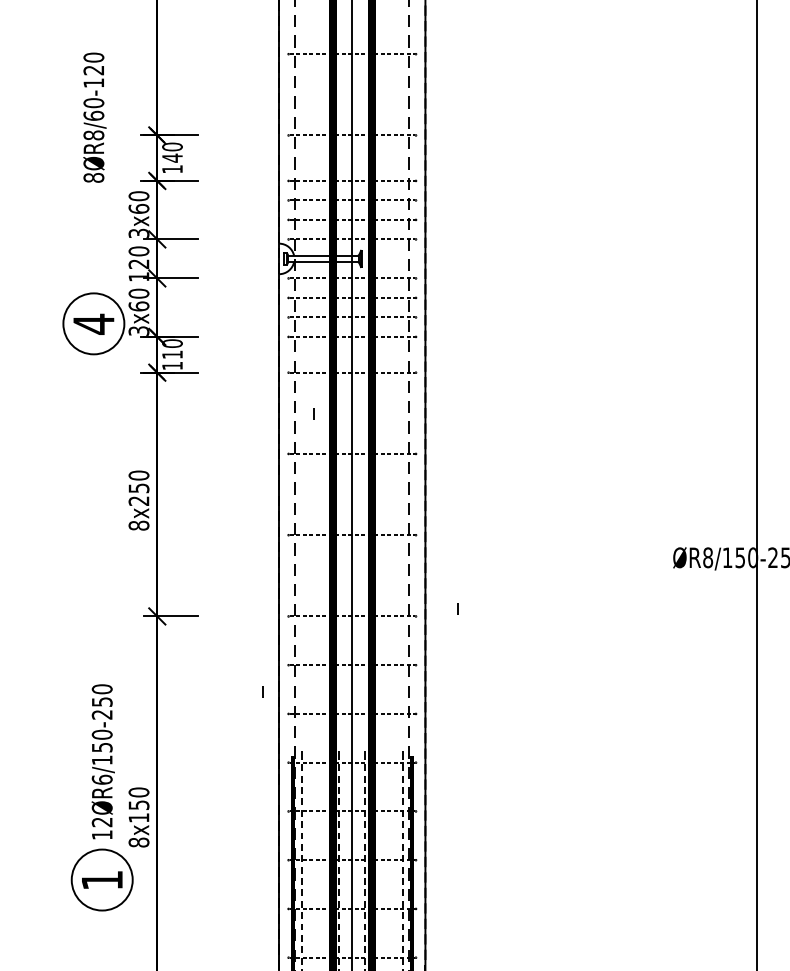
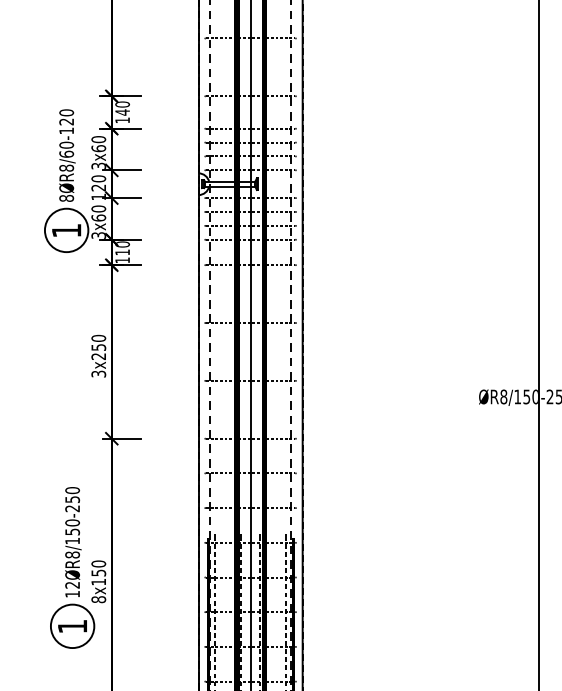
text: (94, 117) -> (67, 155), moved
text: (93, 323) -> (66, 230), 4 -> 1
line: (313, 413) -> (222, 294), removed
text: (138, 525) -> (98, 373), 8x250 -> 3x250
line: (457, 608) -> (325, 433), removed
line: (262, 691) -> (186, 492), removed
text: (101, 779) -> (72, 554), 12ØR6/150-250 -> 12ØR8/150-250

